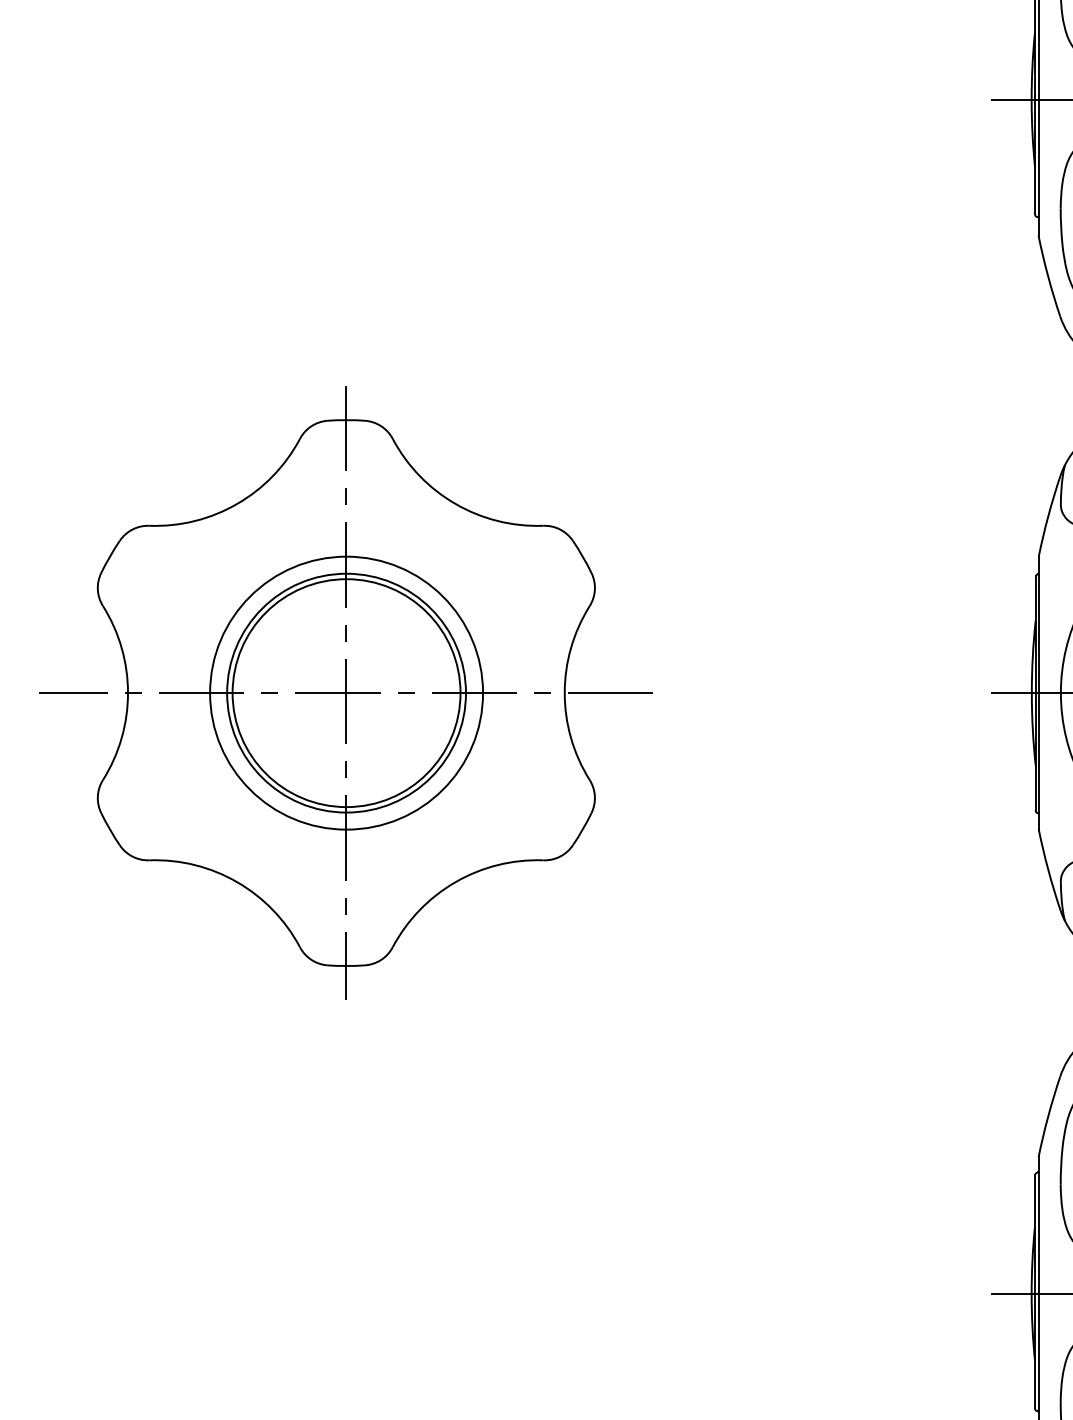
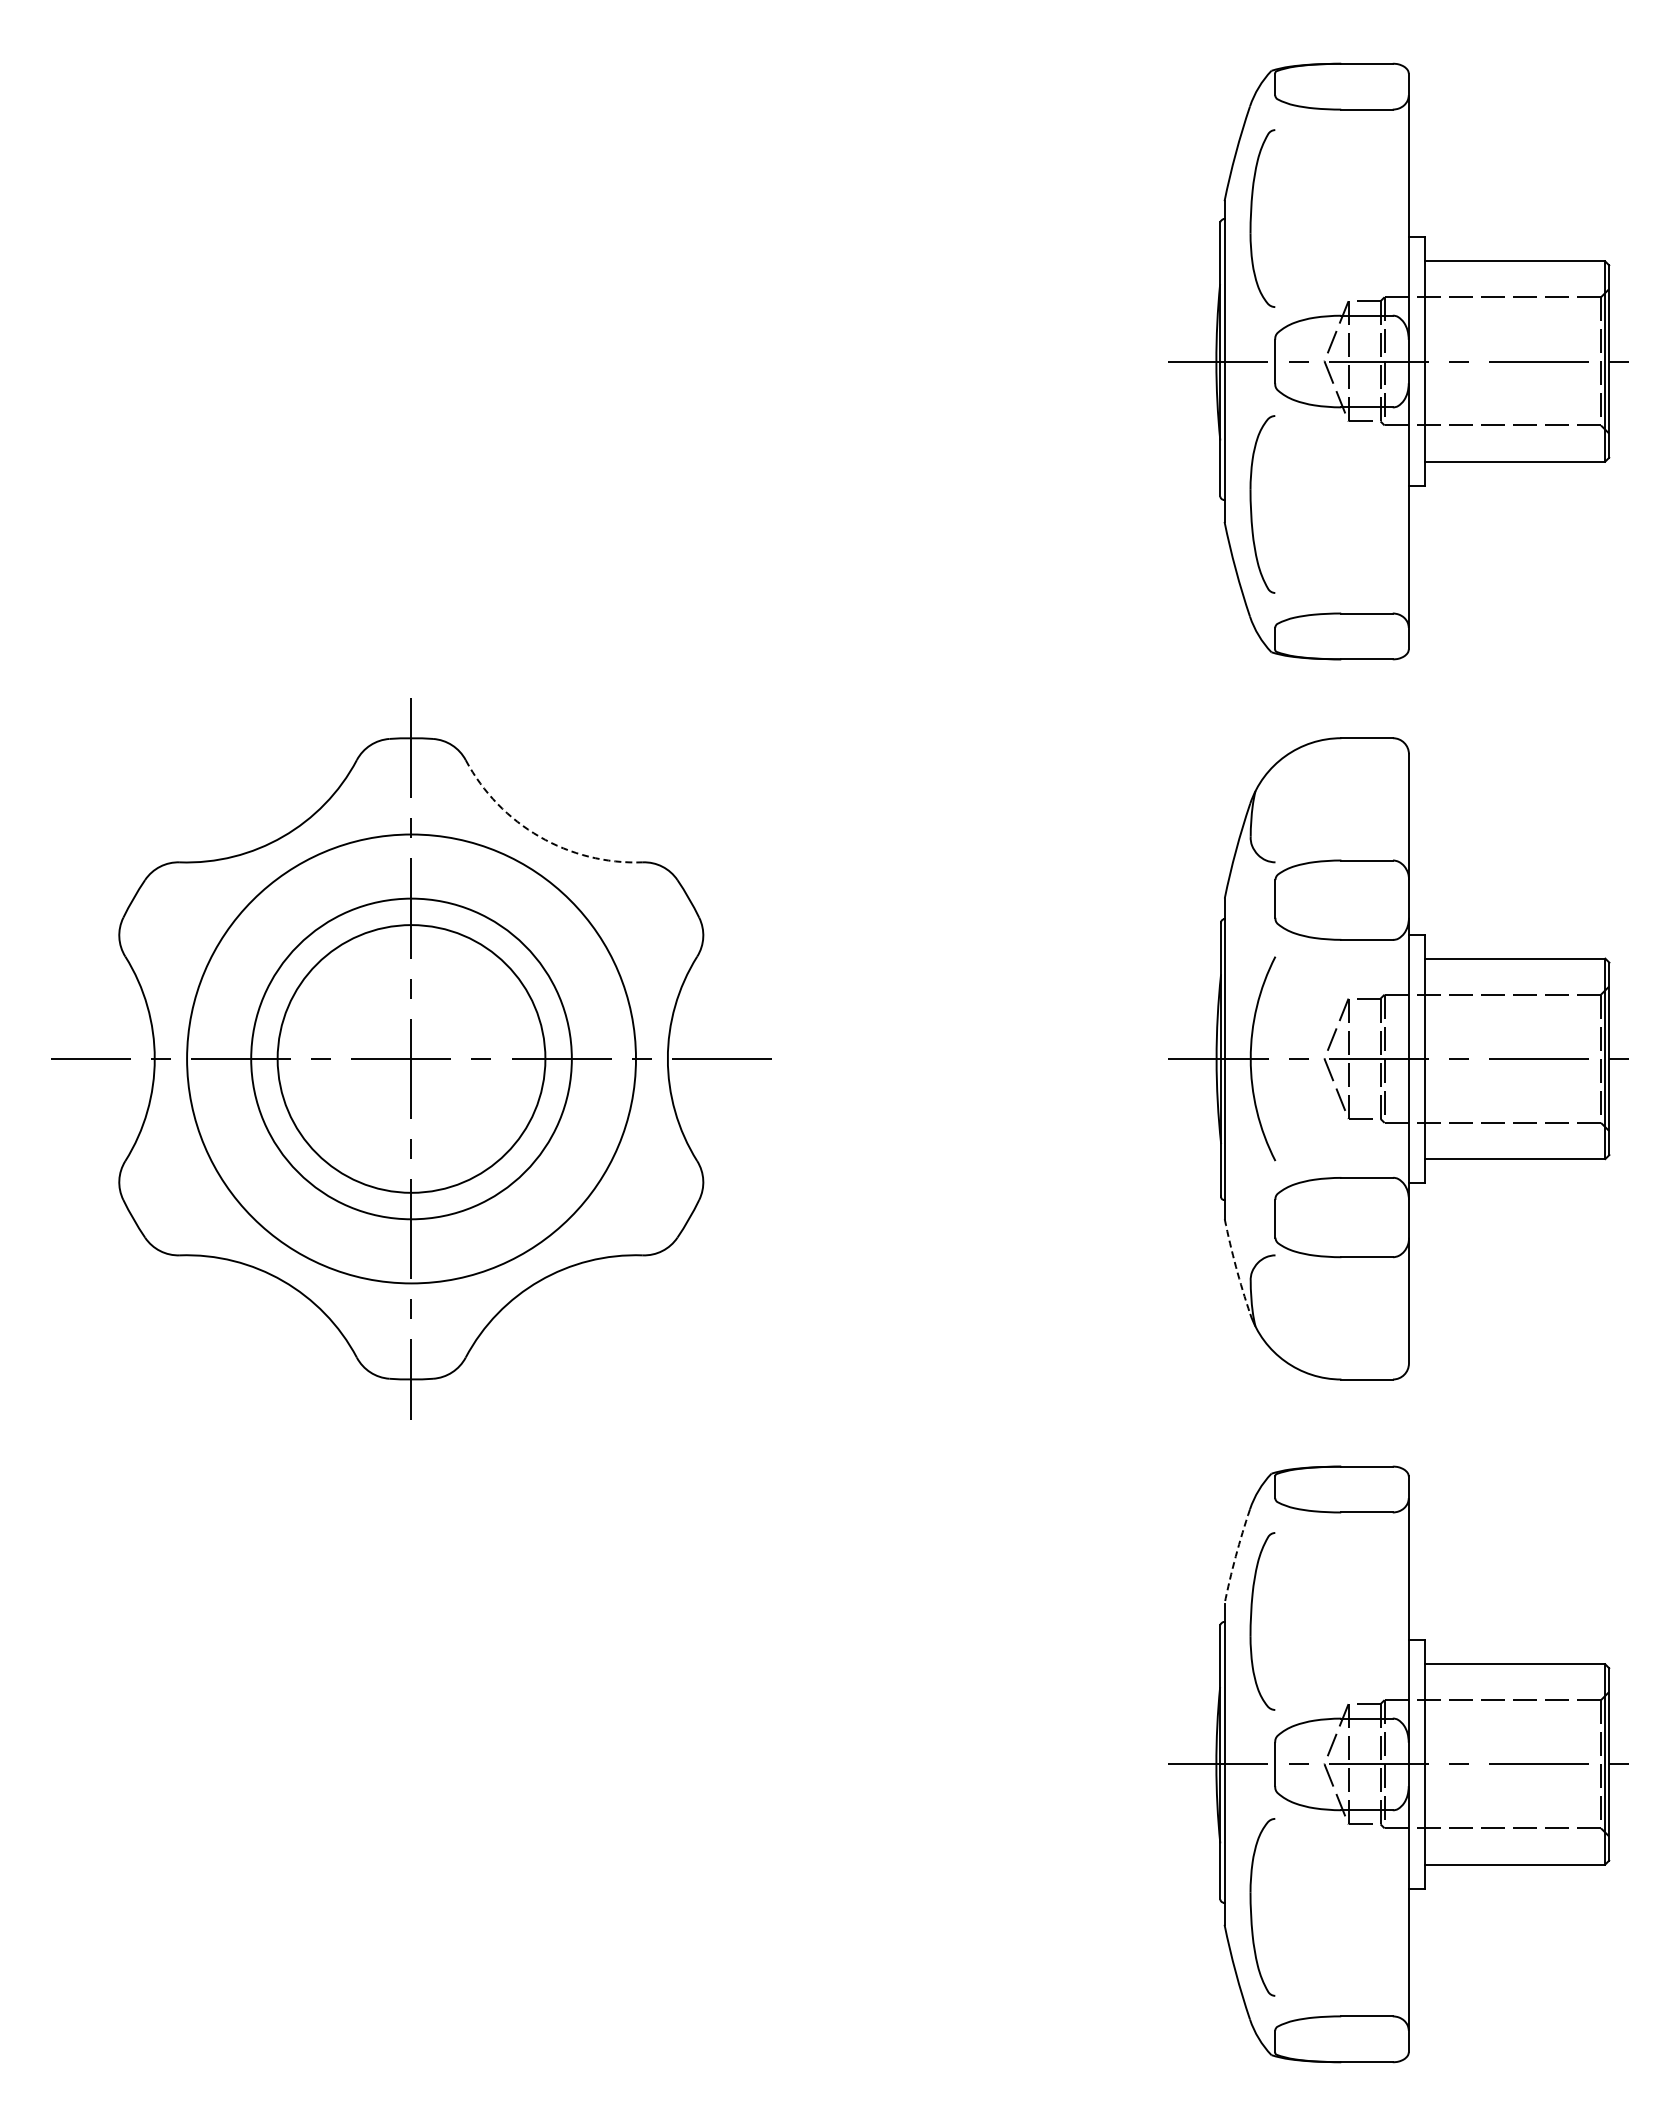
arc: (455, 503) -> (539, 836), solid -> dashed
circle: (346, 692) -> (411, 1058), size x1.6
arc: (1048, 869) -> (1236, 1266), solid -> dashed
arc: (1047, 1116) -> (1235, 1556), solid -> dashed

